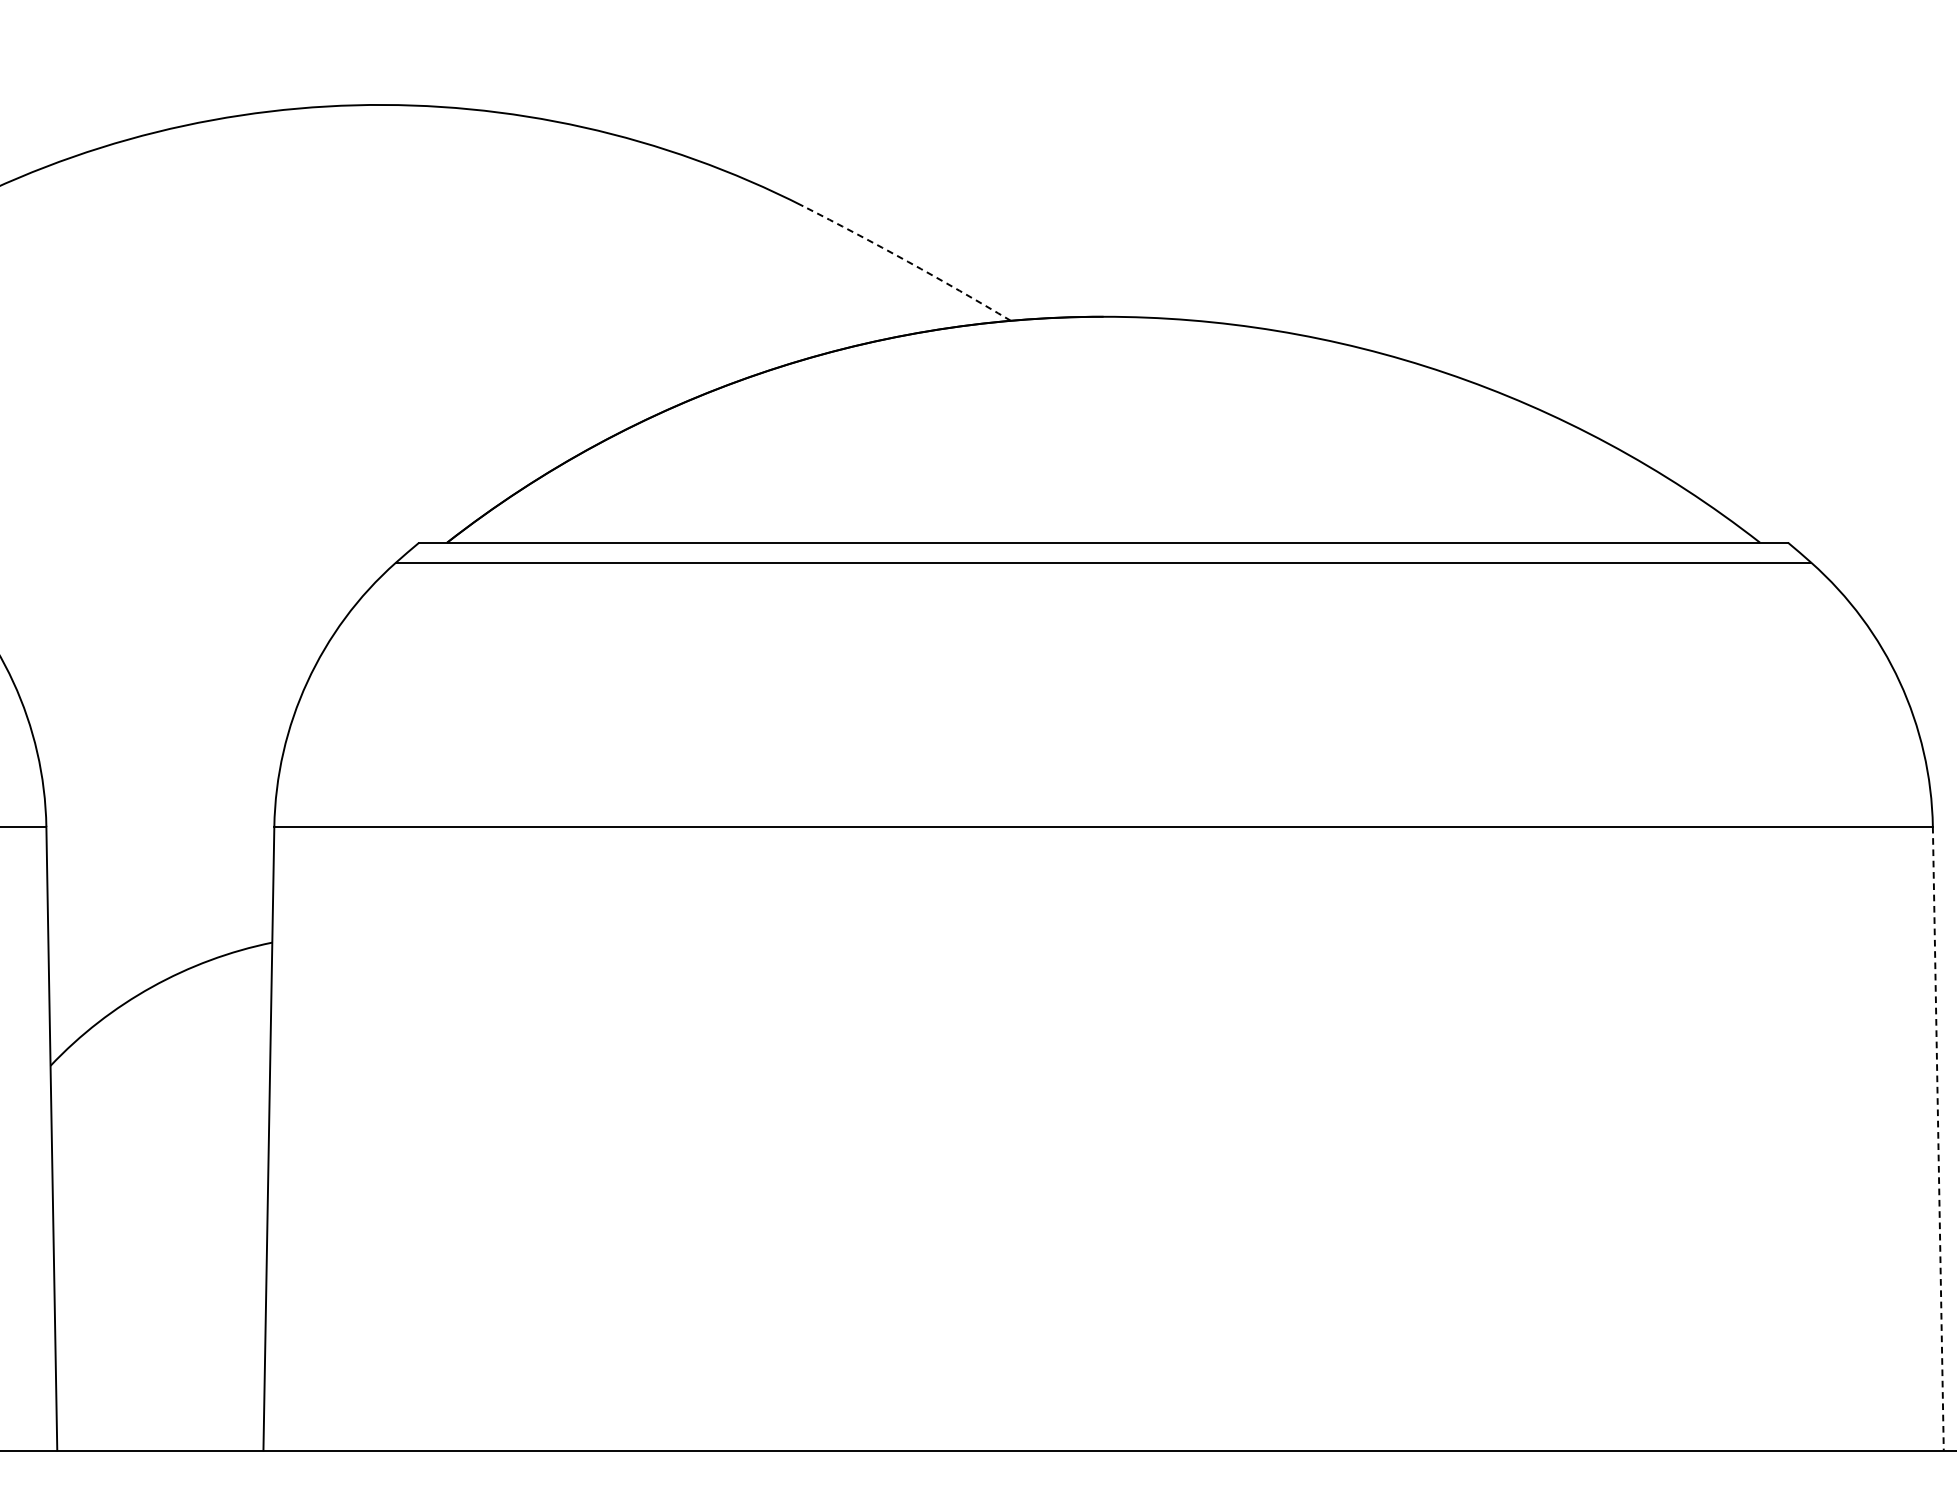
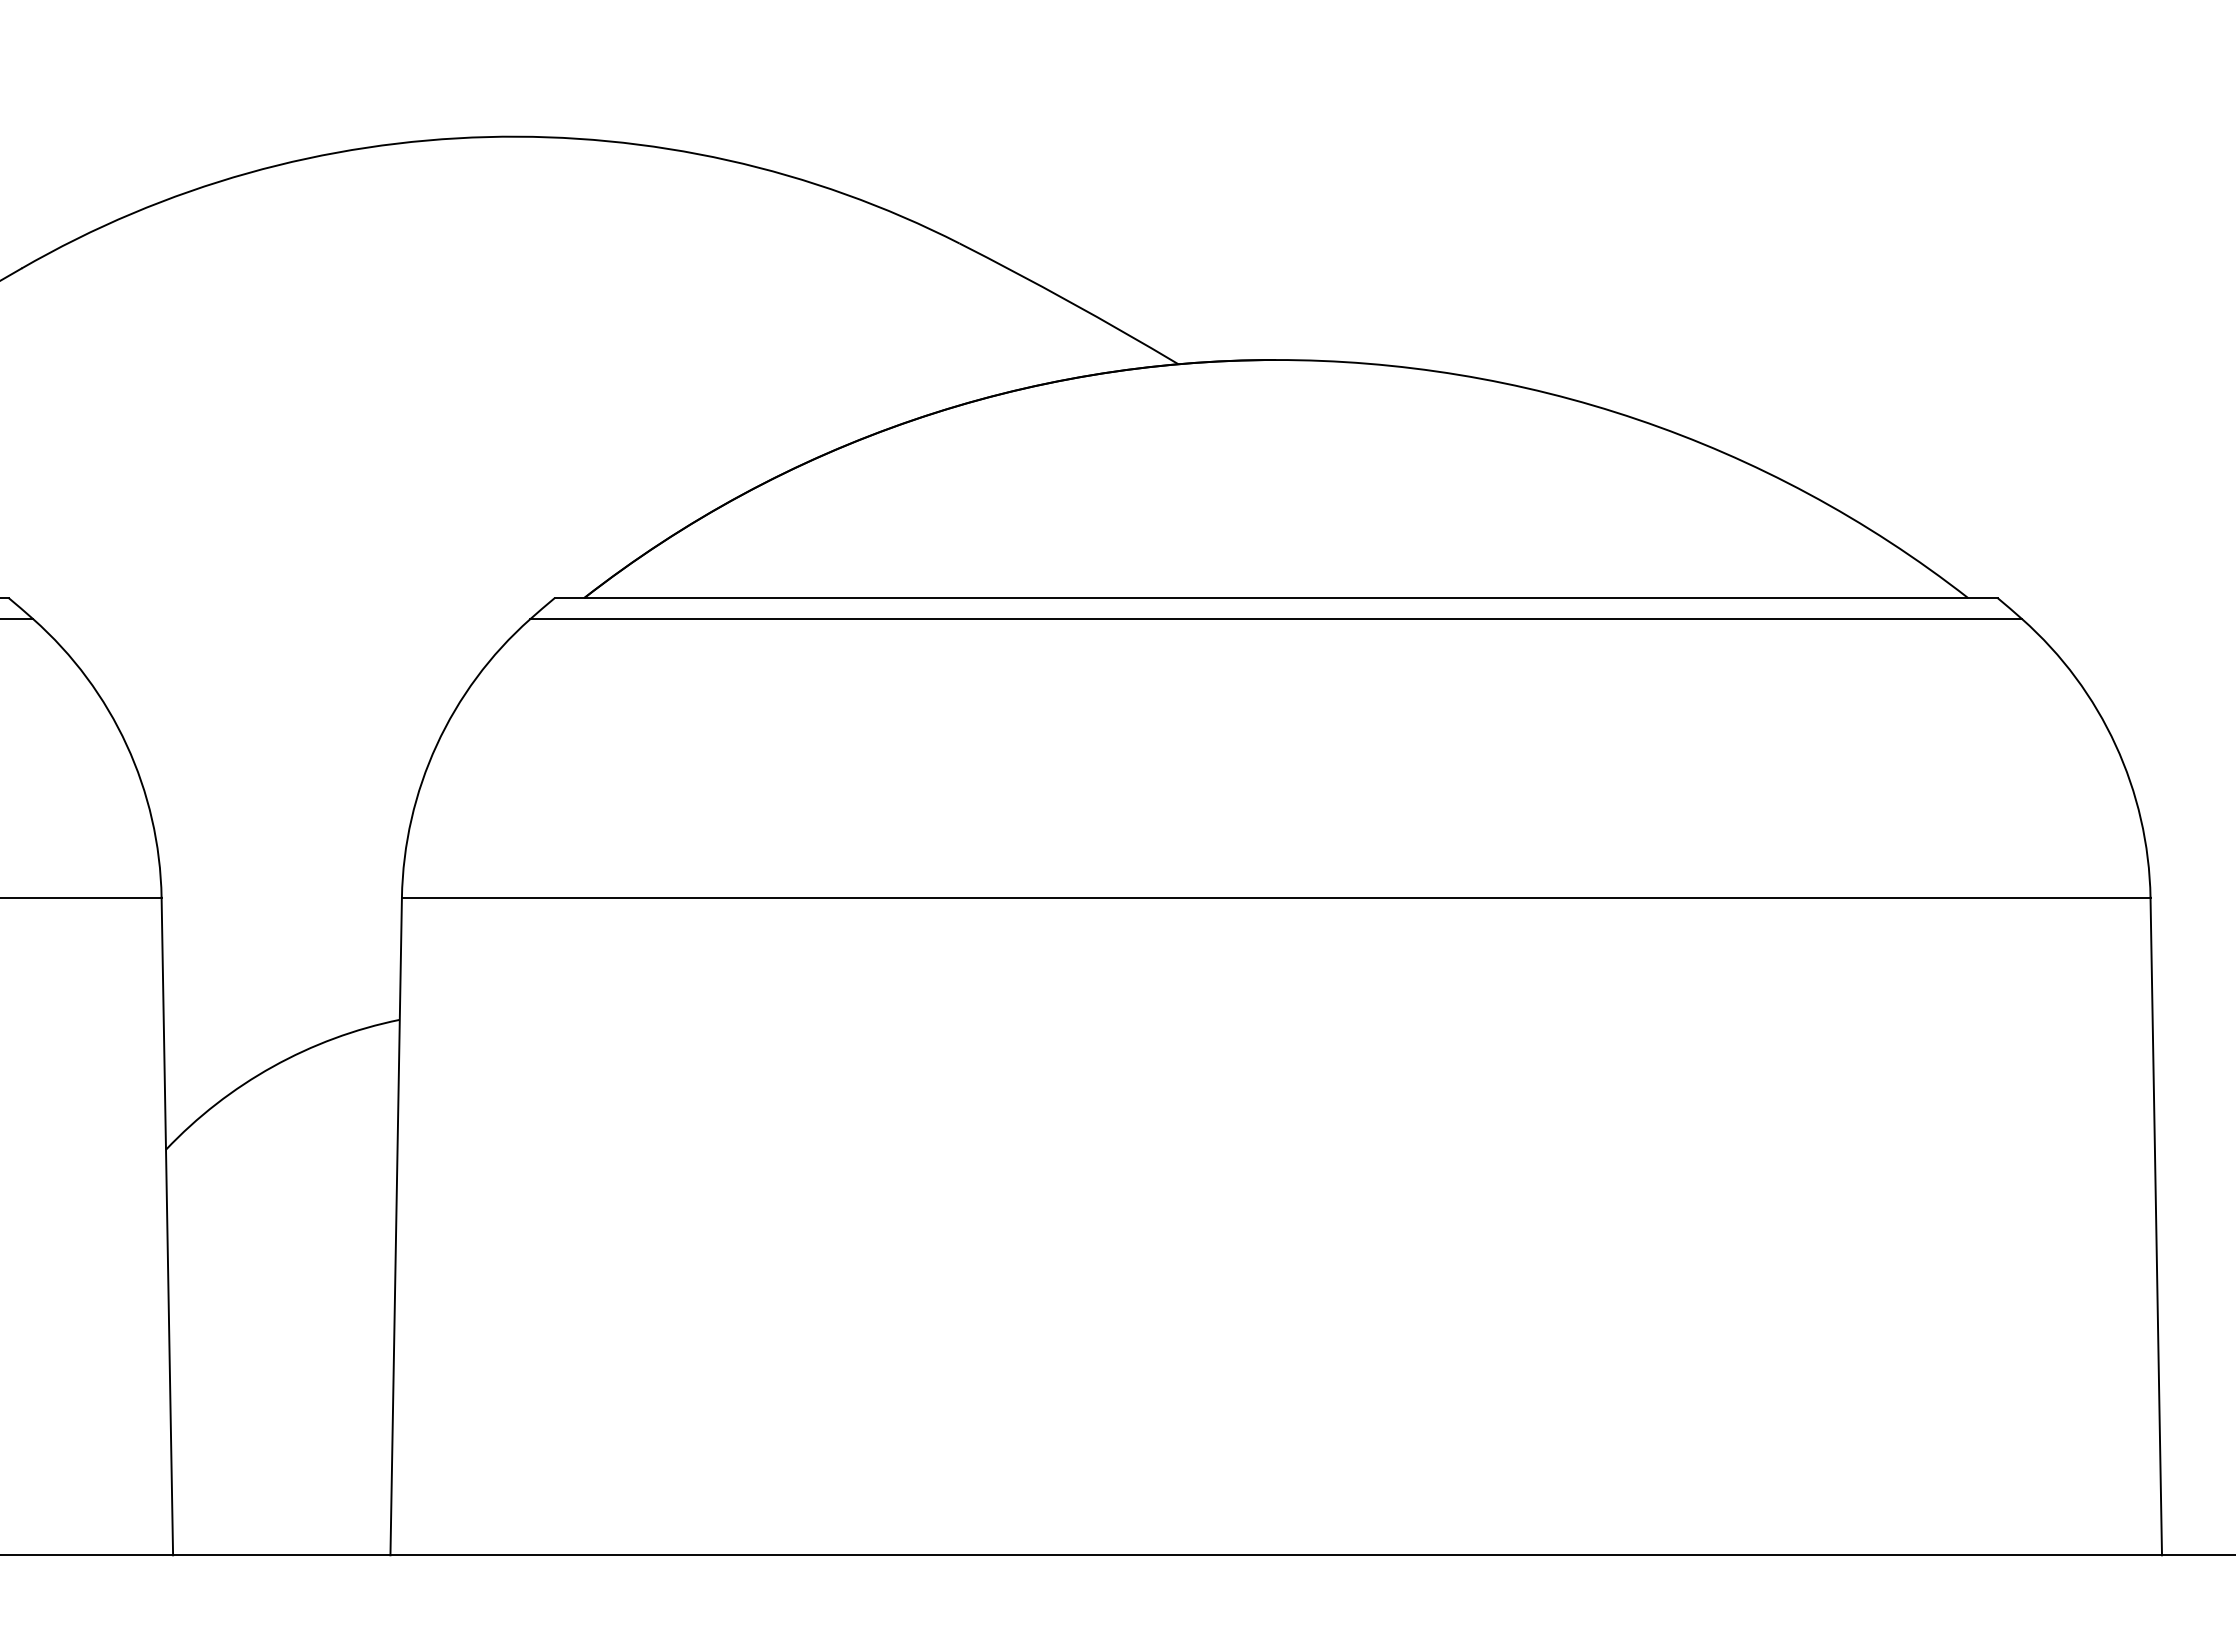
arc: (908, 262) -> (1070, 302), dashed -> solid
line: (1938, 1138) -> (2156, 1226), dashed -> solid

